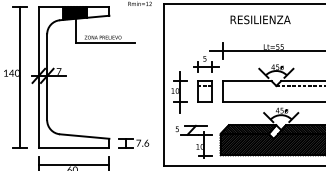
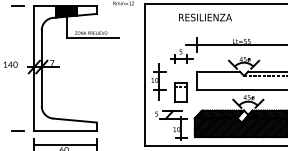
text: (260, 19) -> (205, 17), moved
line: (20, 76) -> (18, 67), removed
part: (204, 91) -> (180, 92), moved
part: (133, 143) -> (117, 126), removed

